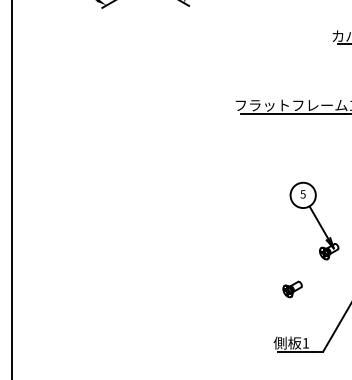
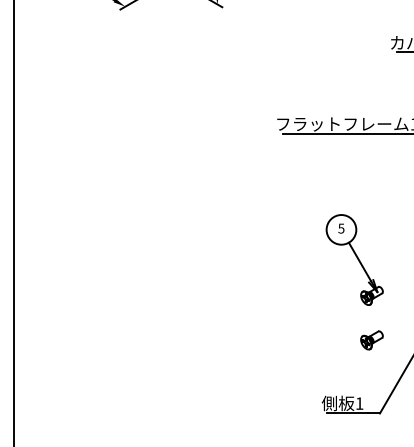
part: (314, 220) -> (354, 259), moved
part: (292, 289) -> (371, 340), moved

